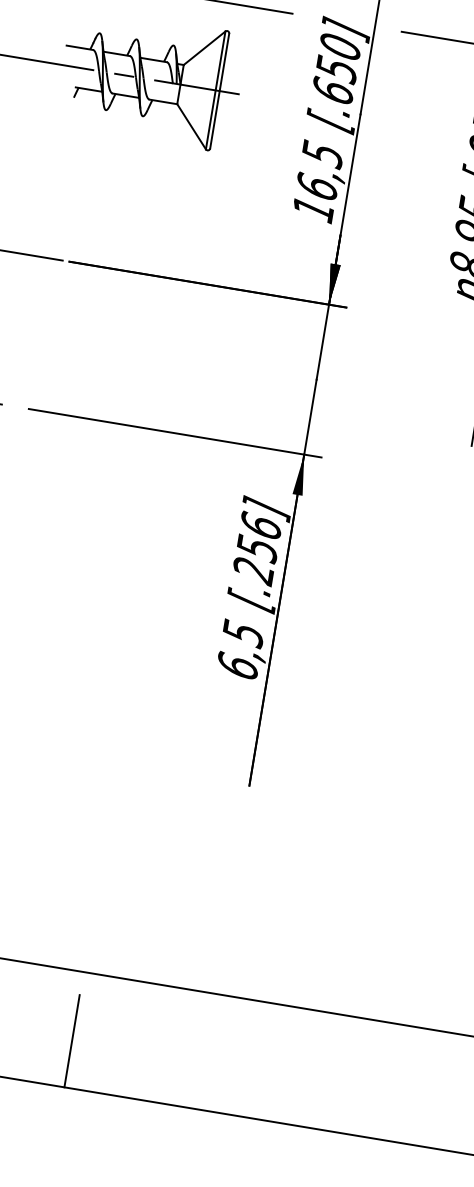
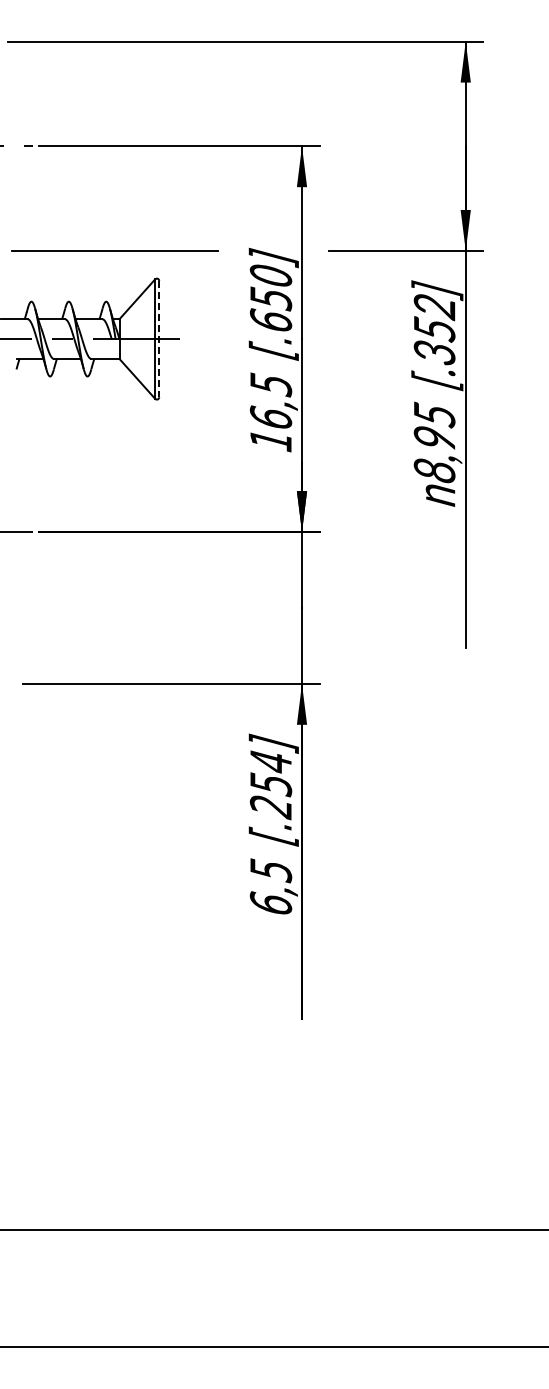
line: (219, 91) -> (159, 339), solid -> dashed
text: (260, 526) -> (270, 761), [.256] -> [.254]
line: (71, 1041) -> (168, 1300), removed

